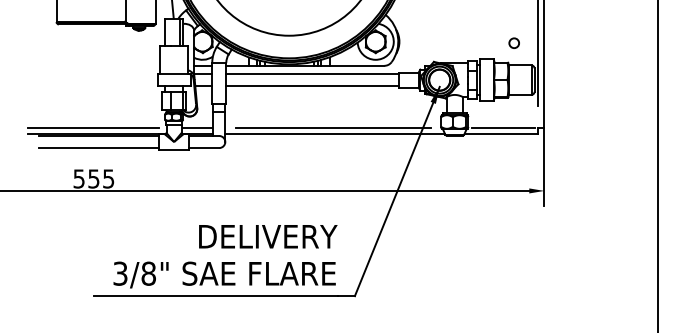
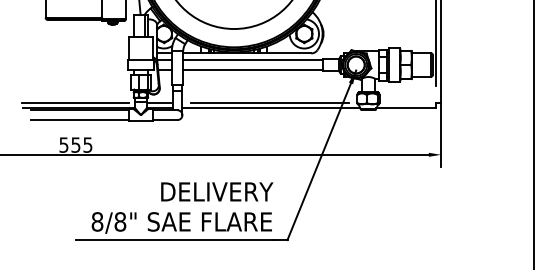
circle: (514, 42) -> (416, 34), removed
line: (502, 127) -> (407, 103), removed
text: (120, 273) -> (97, 221), 3/8" -> 8/8"

